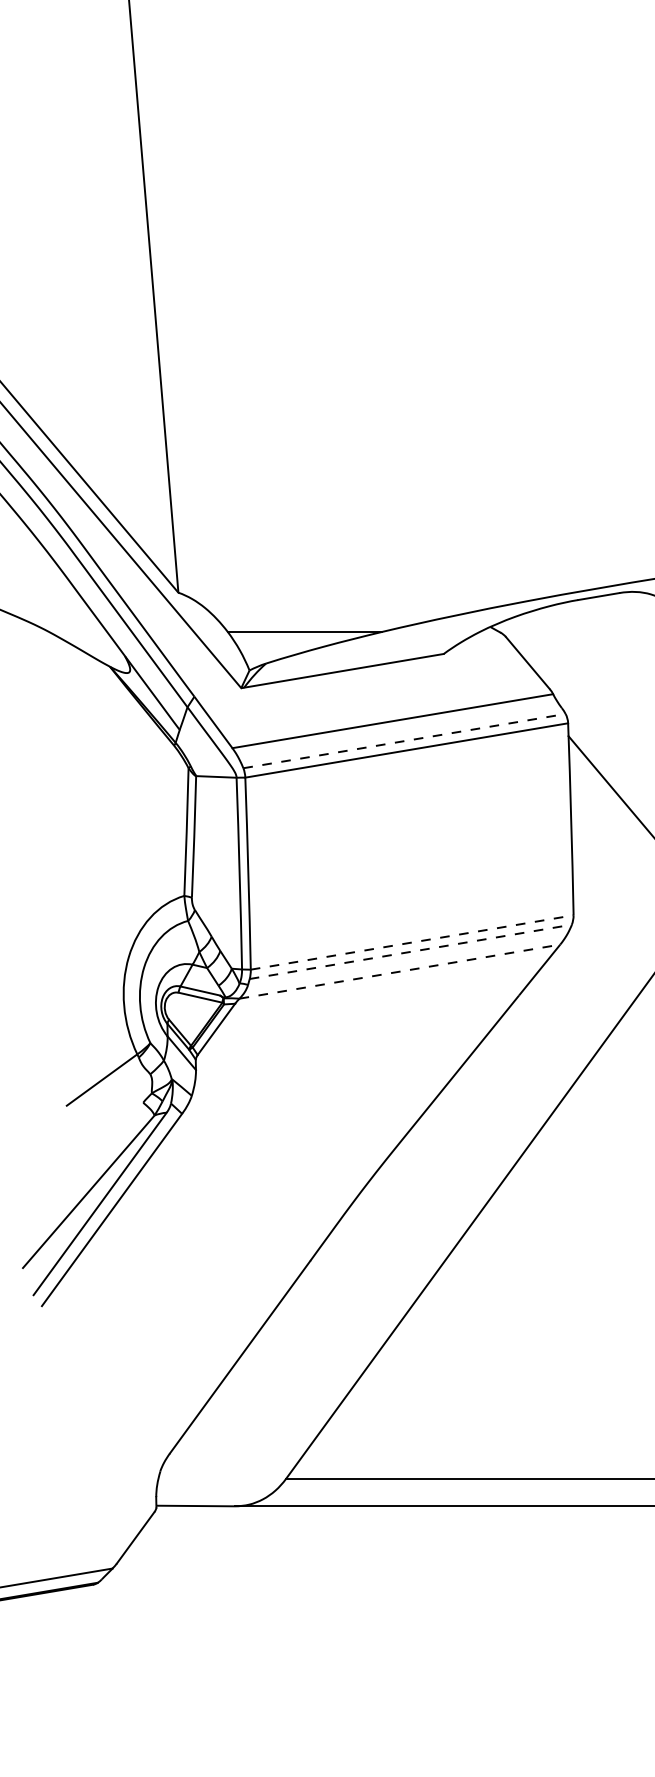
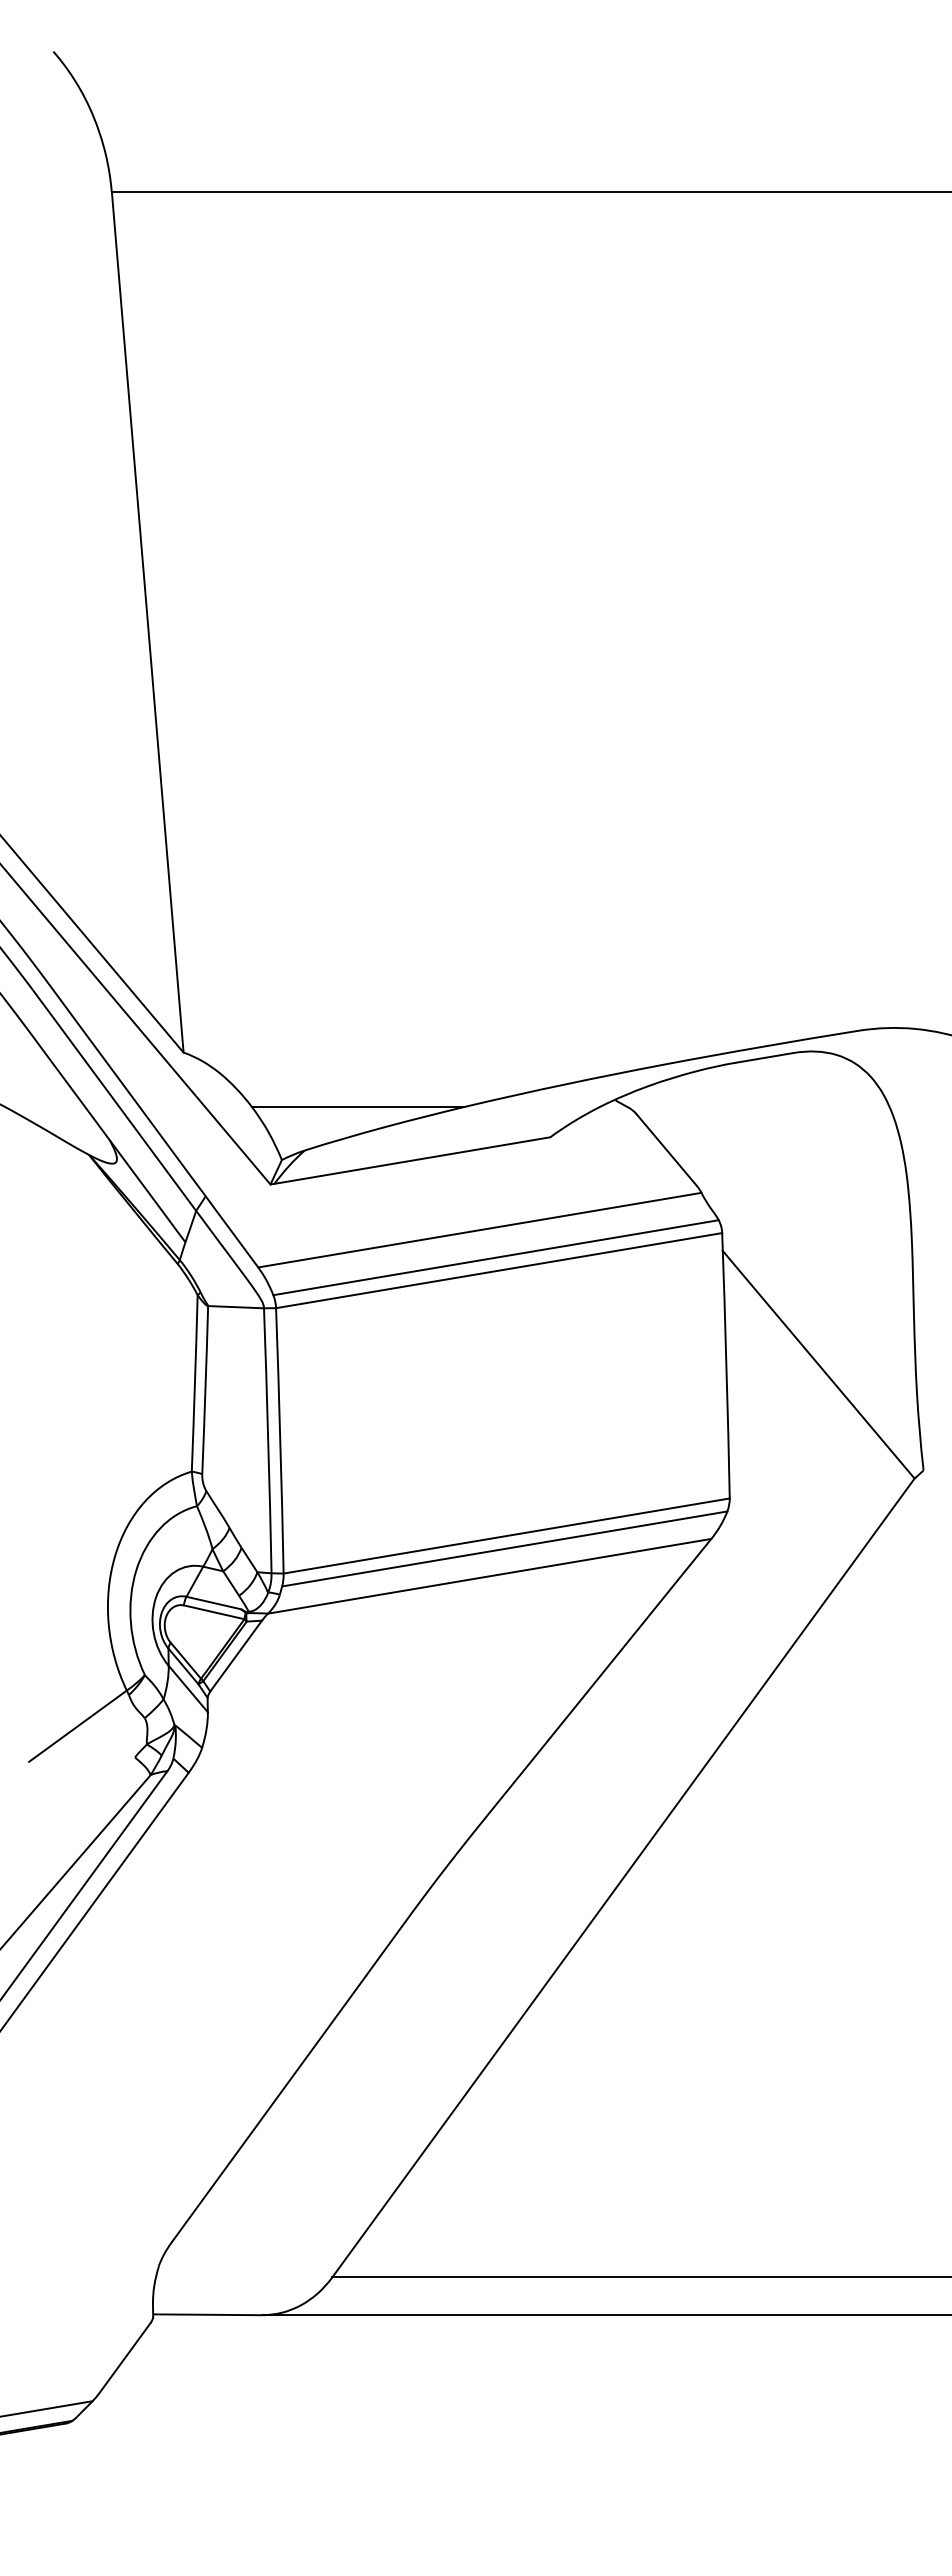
line: (404, 740) -> (496, 1257), dashed -> solid
line: (412, 942) -> (507, 1535), dashed -> solid
line: (410, 951) -> (504, 1548), dashed -> solid
line: (399, 971) -> (489, 1576), dashed -> solid

